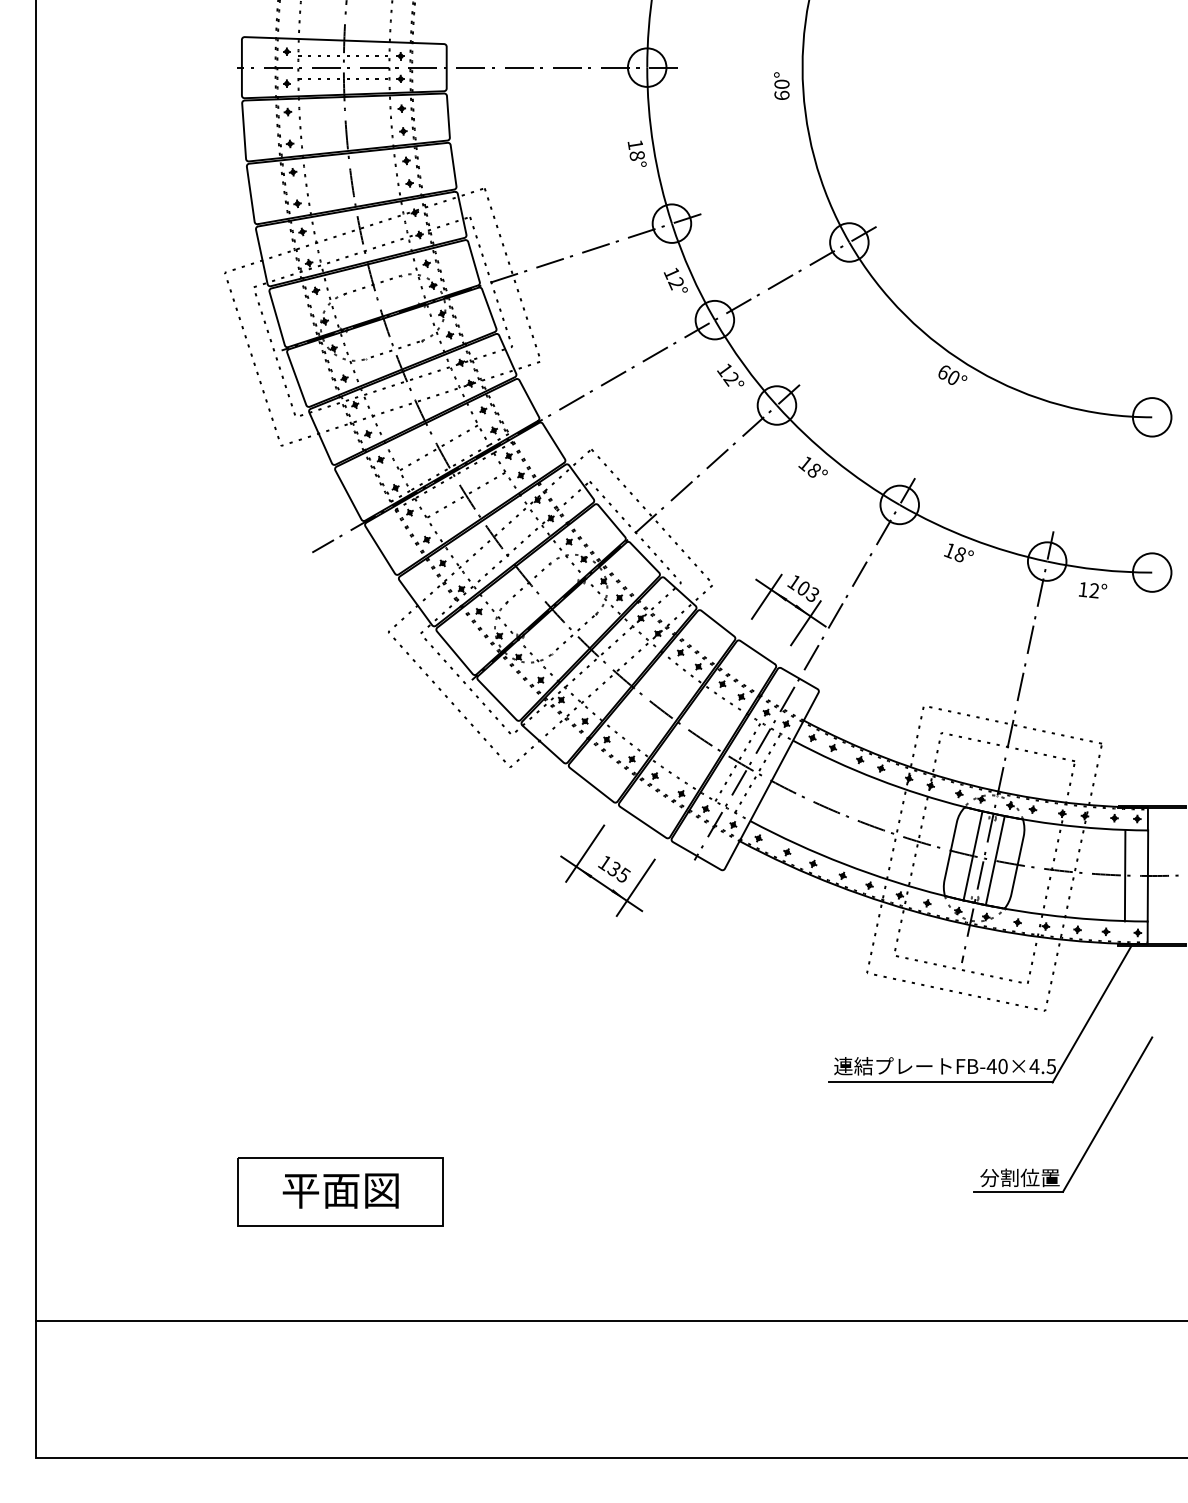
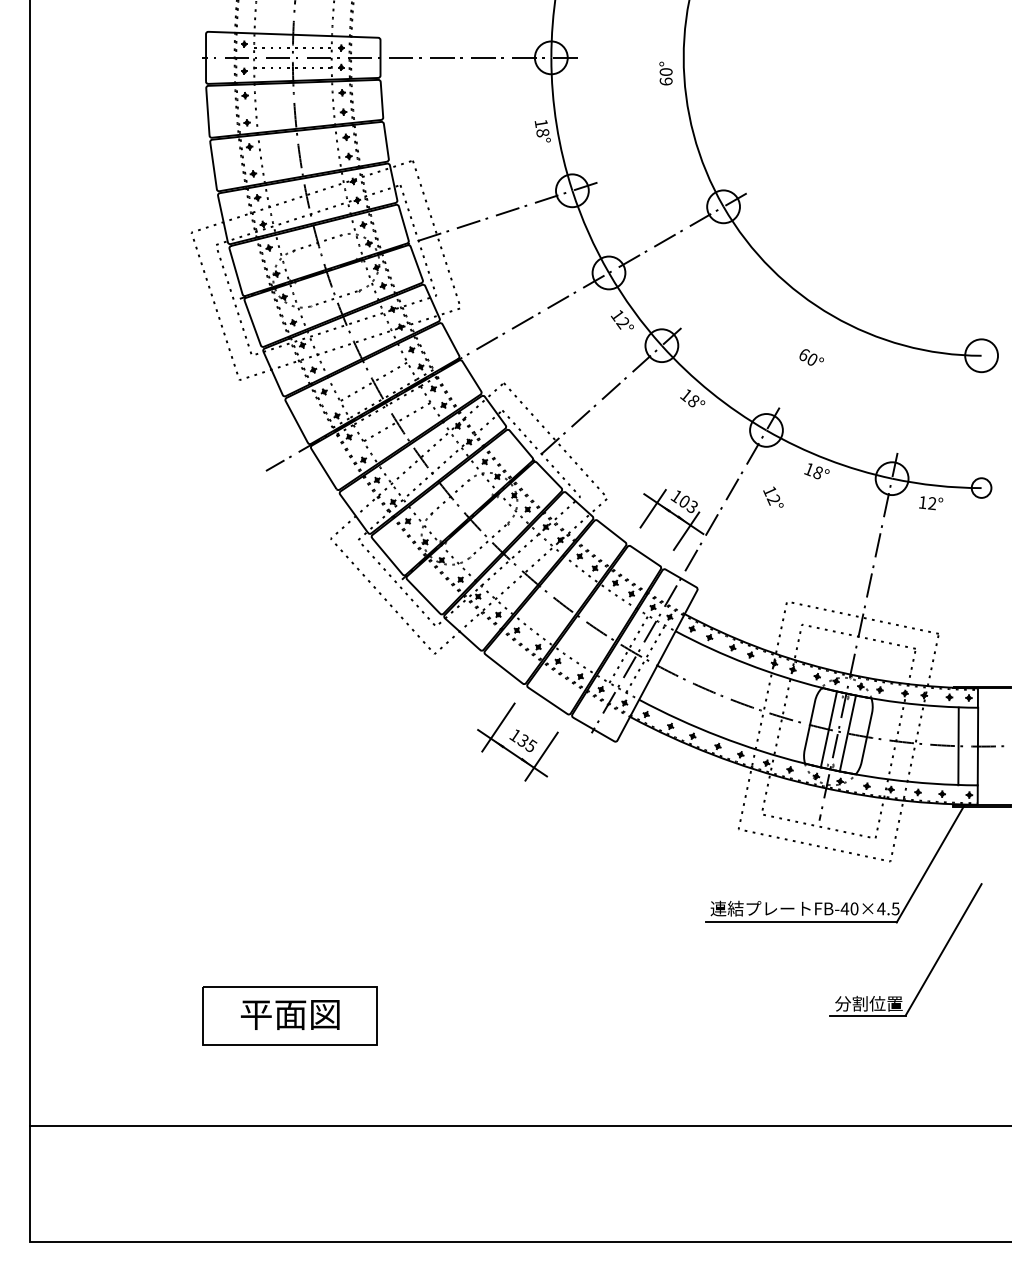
text: (675, 279) -> (773, 496), moved
text: (952, 374) -> (811, 356), moved
circle: (1151, 572) -> (980, 487), size x0.6

